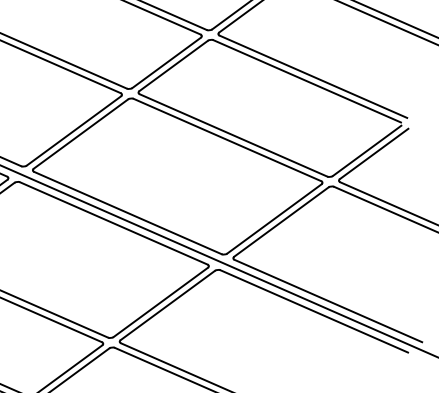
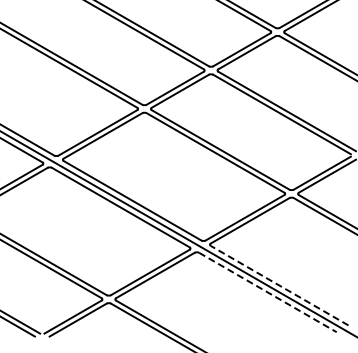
line: (328, 300) -> (279, 285), solid -> dashed
line: (315, 311) -> (268, 292), solid -> dashed

